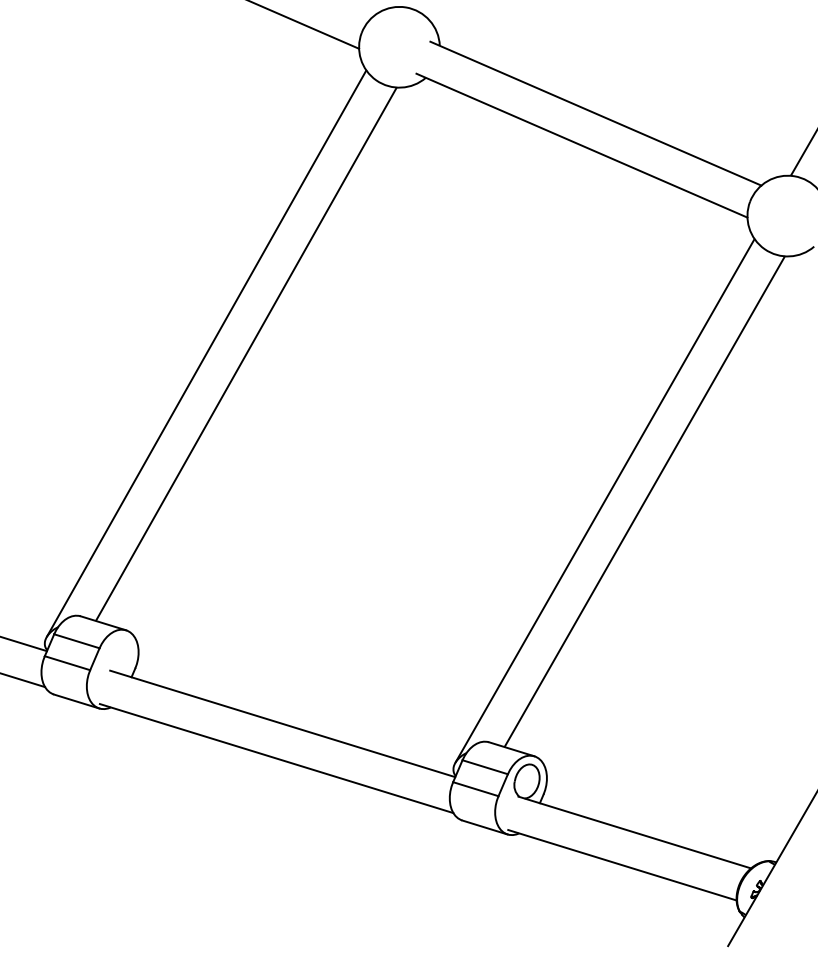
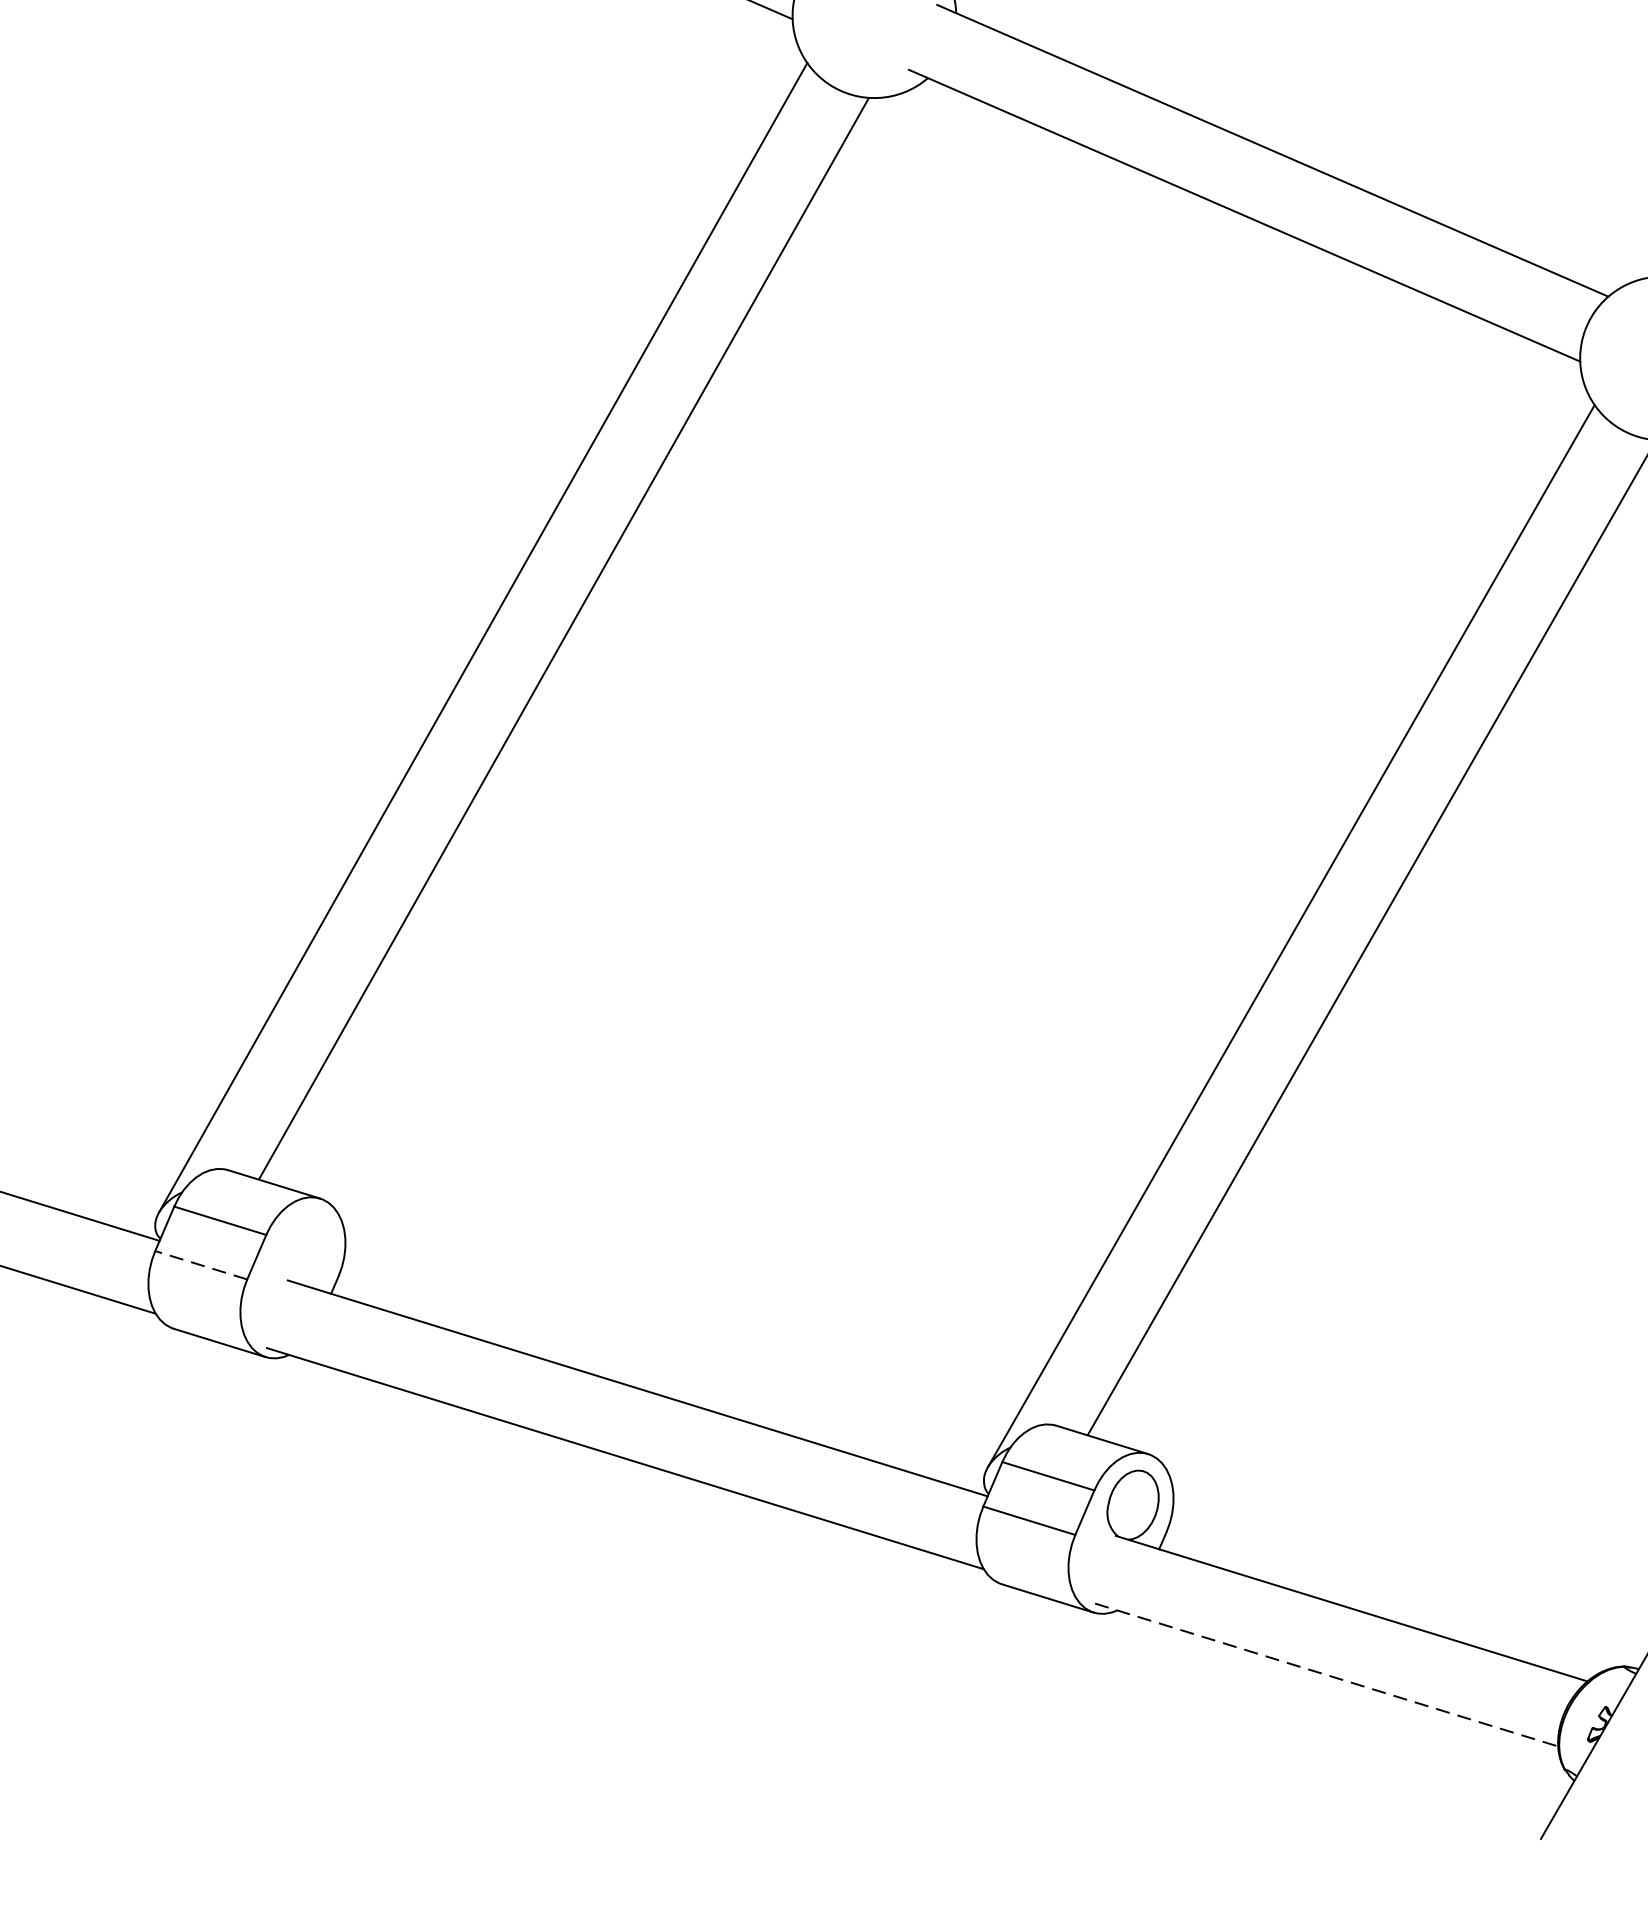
line: (67, 663) -> (201, 1265), solid -> dashed
line: (622, 865) -> (1326, 1675), solid -> dashed

